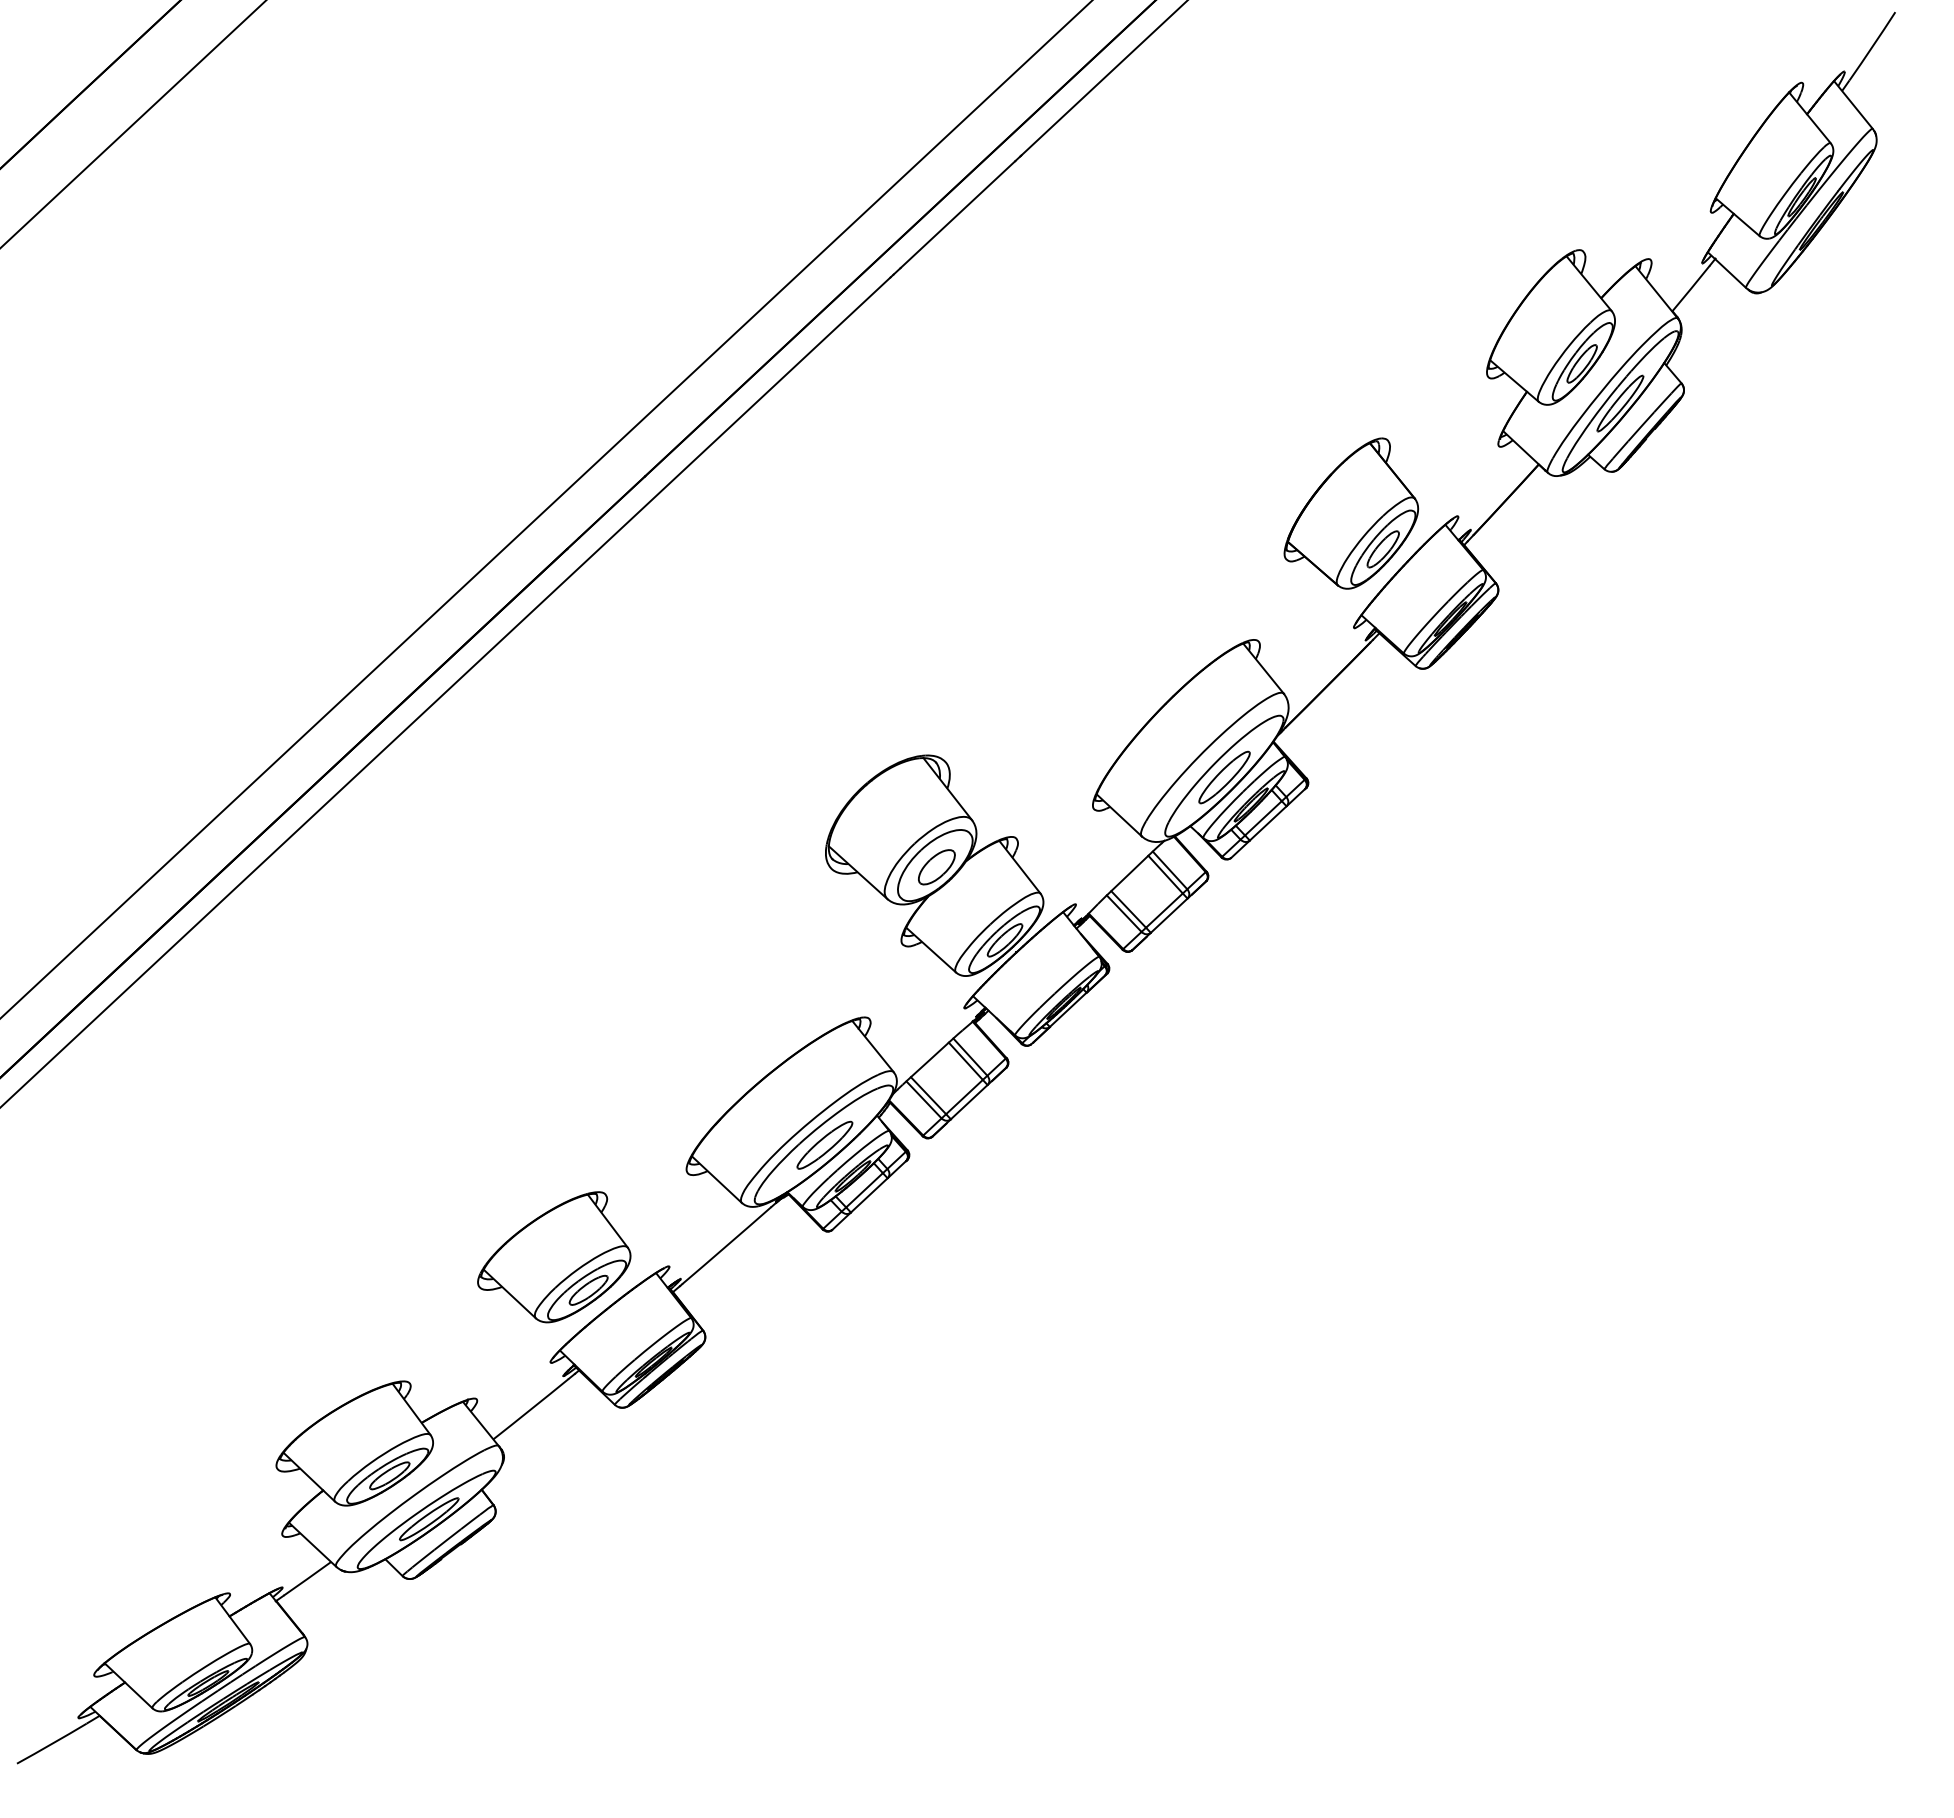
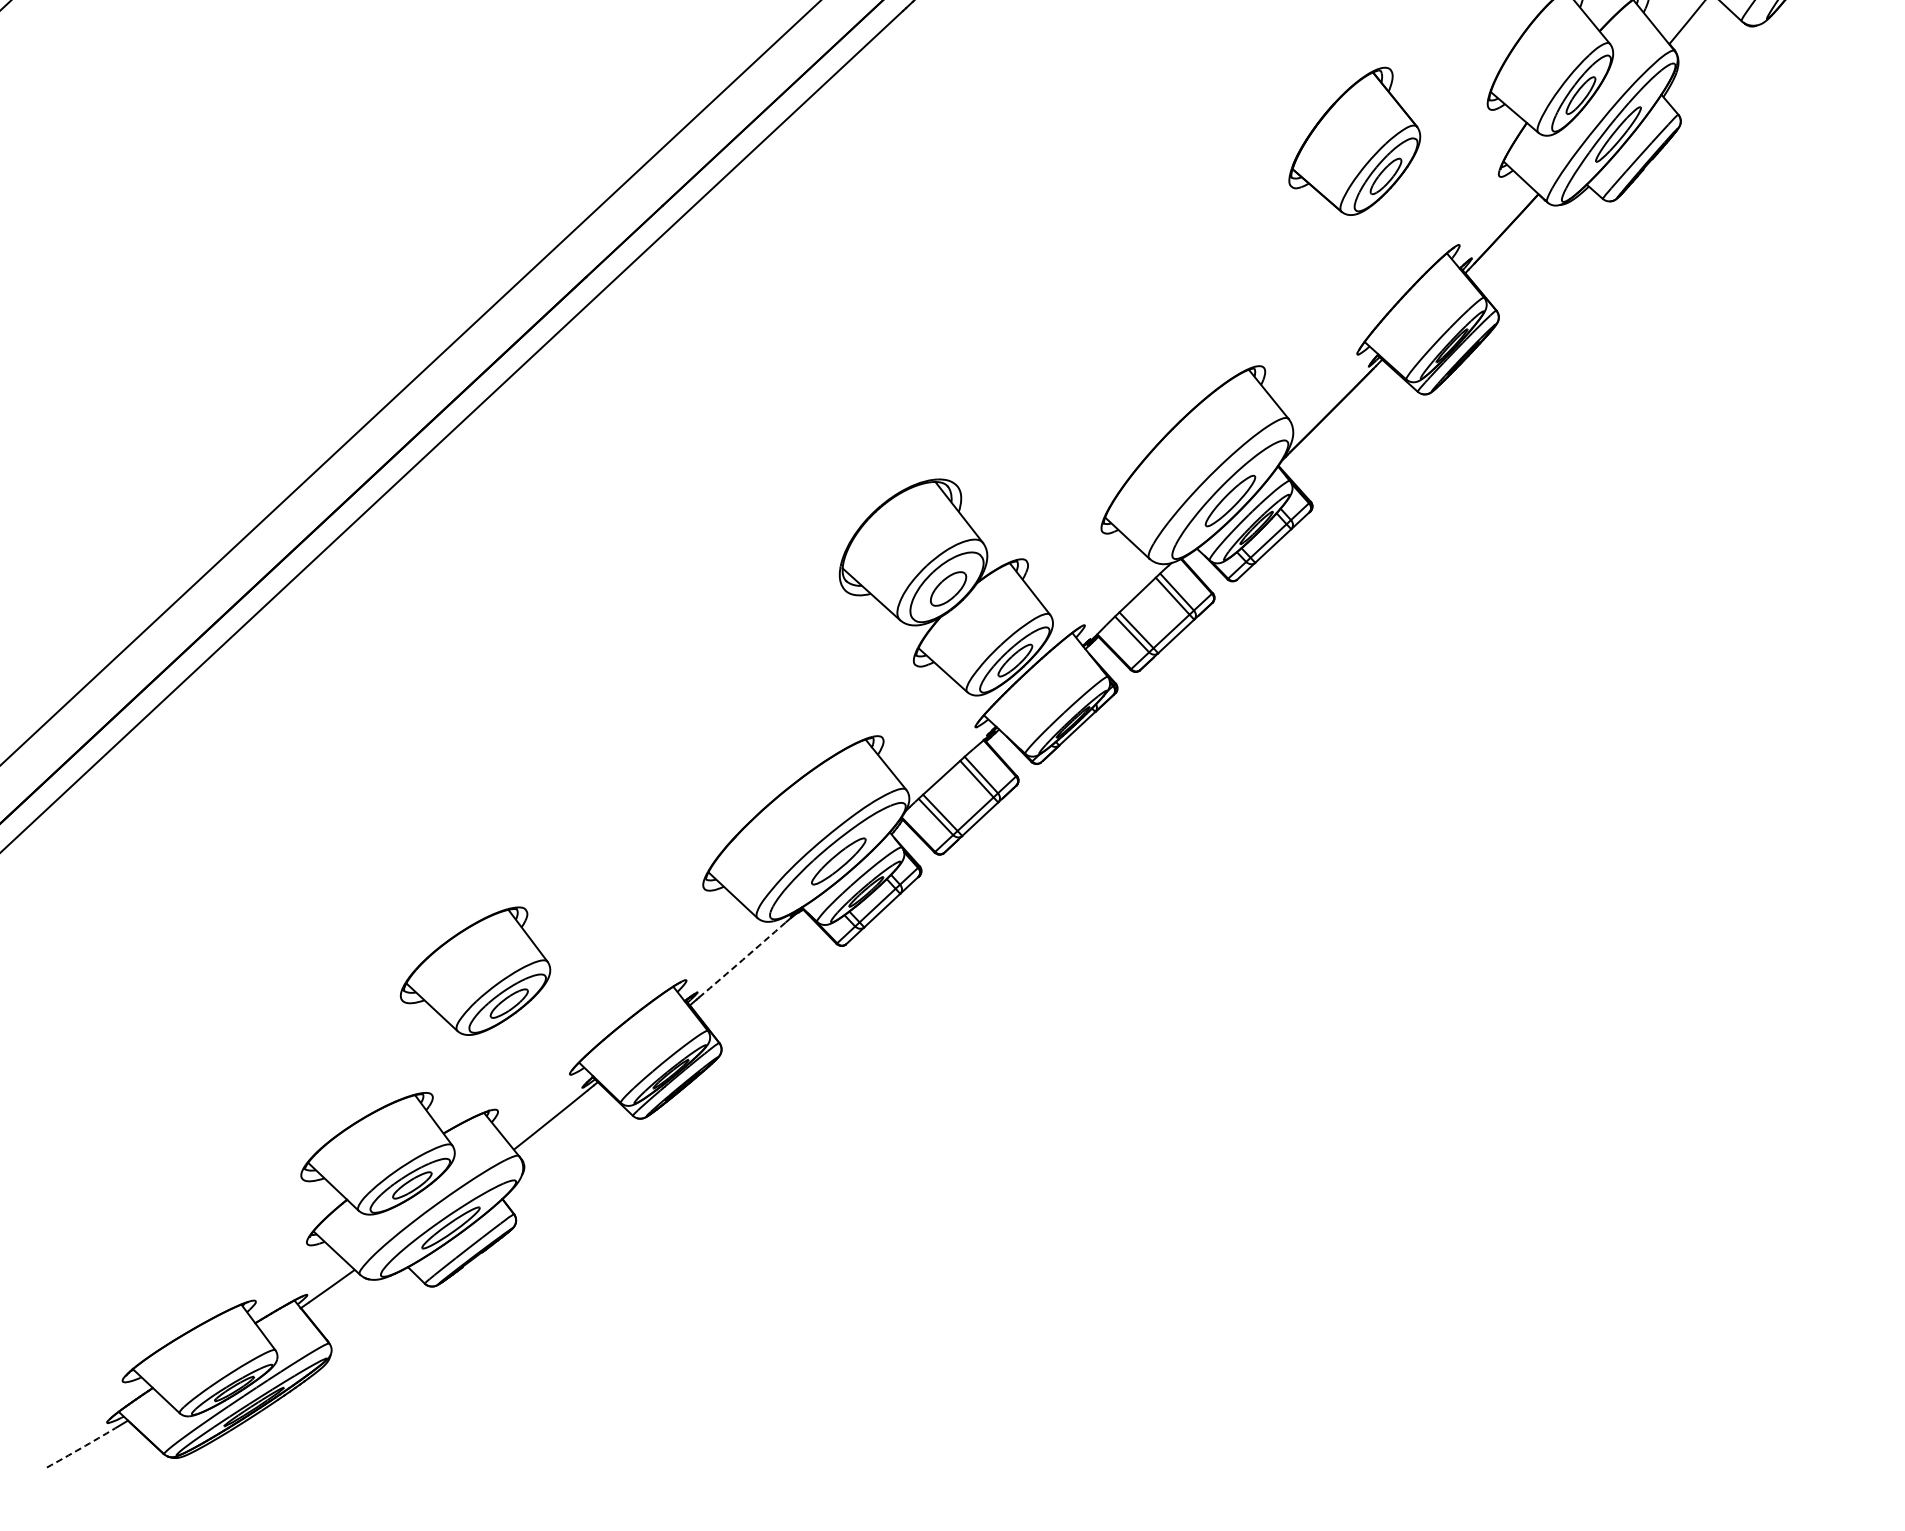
part: (1351, 513) -> (1354, 141), moved
arc: (726, 1245) -> (742, 959), solid -> dashed
part: (554, 1257) -> (475, 971), moved
arc: (51, 1743) -> (80, 1447), solid -> dashed

